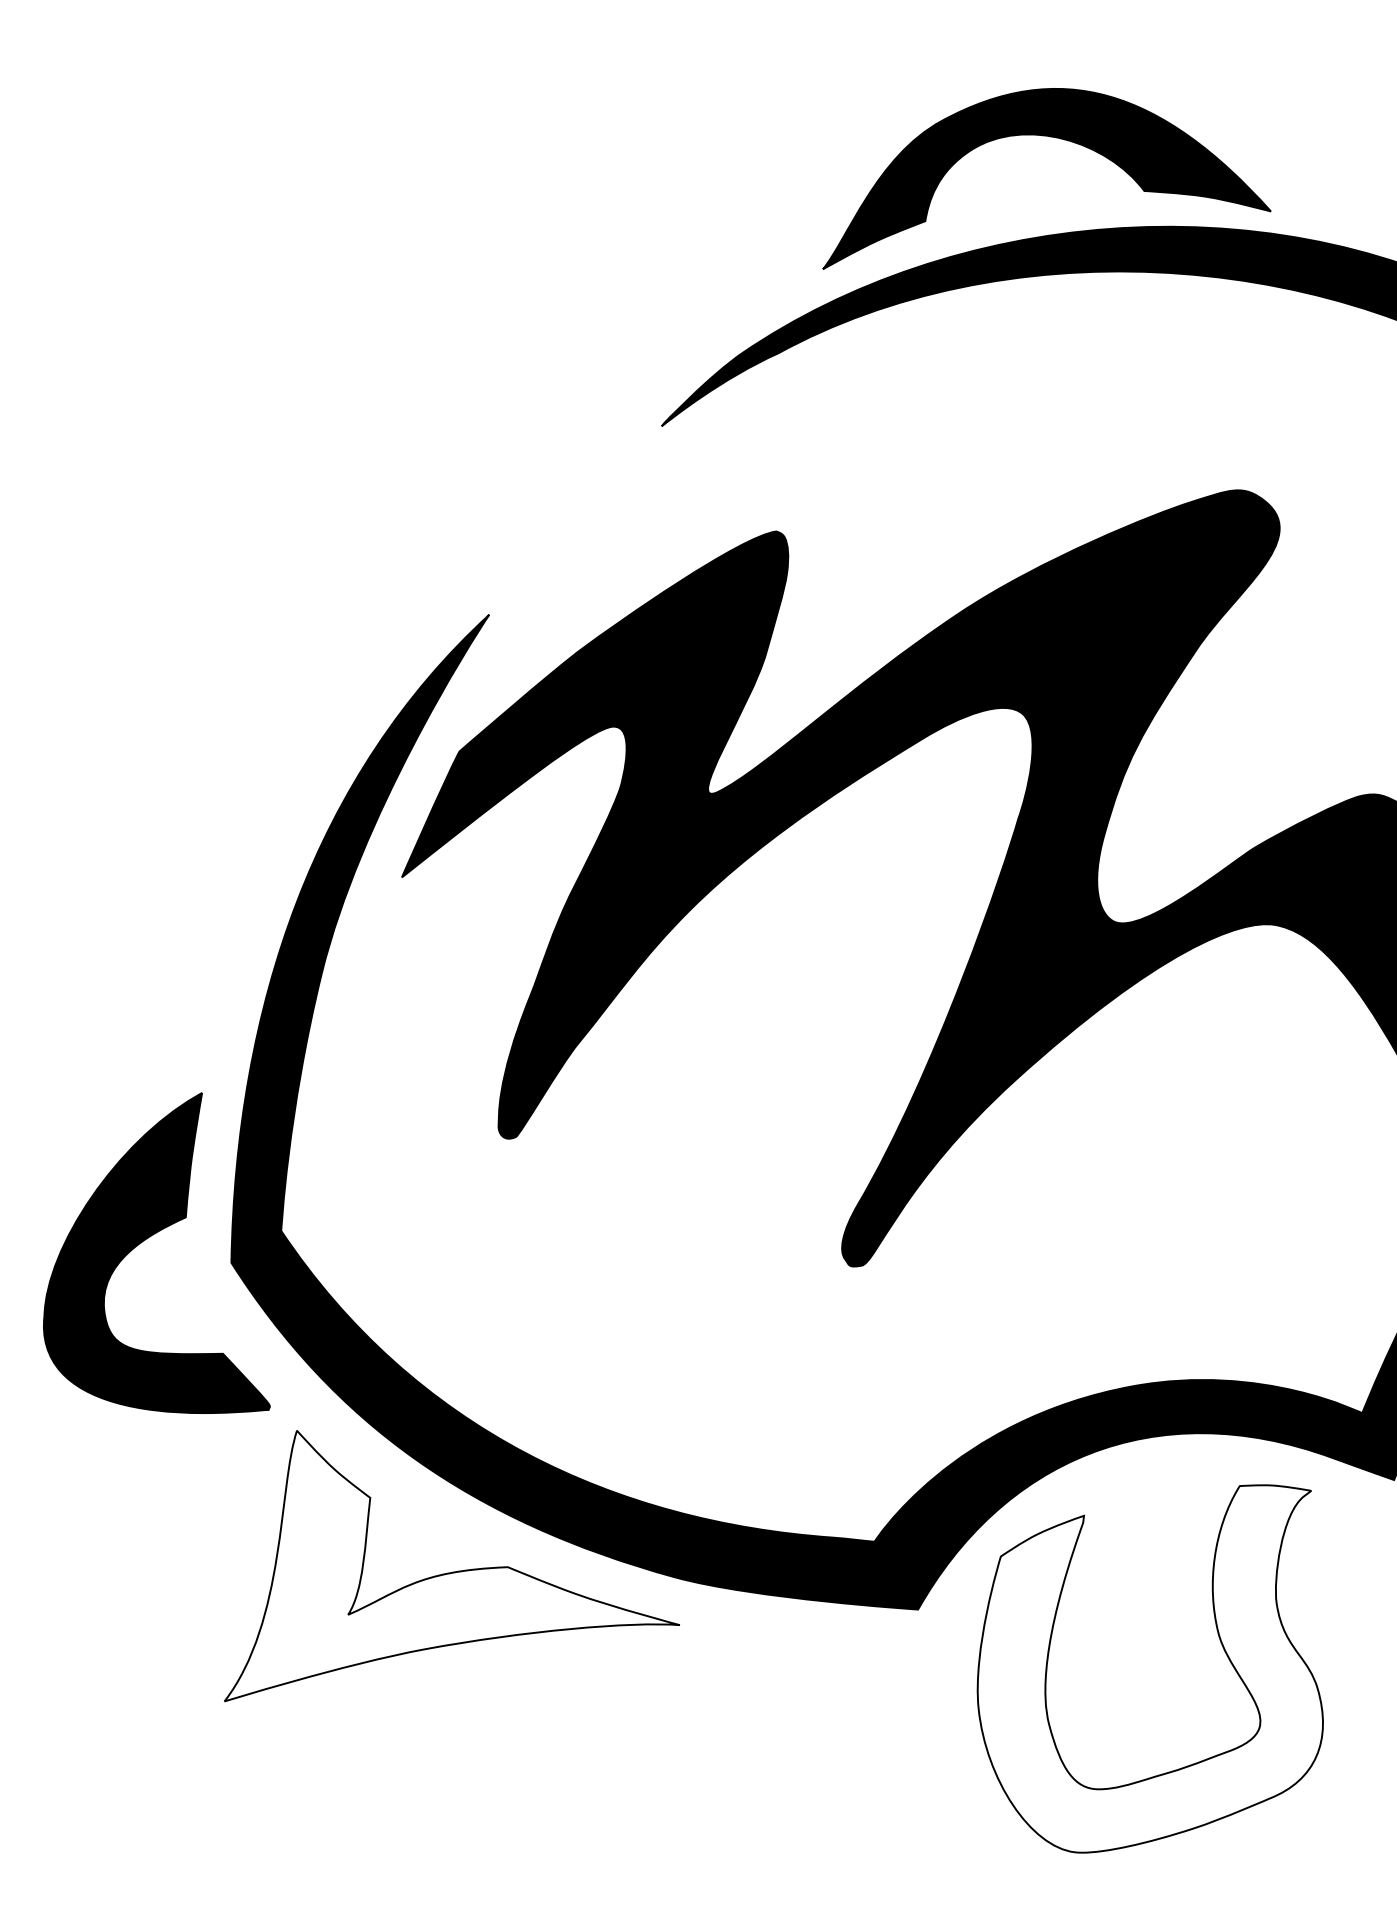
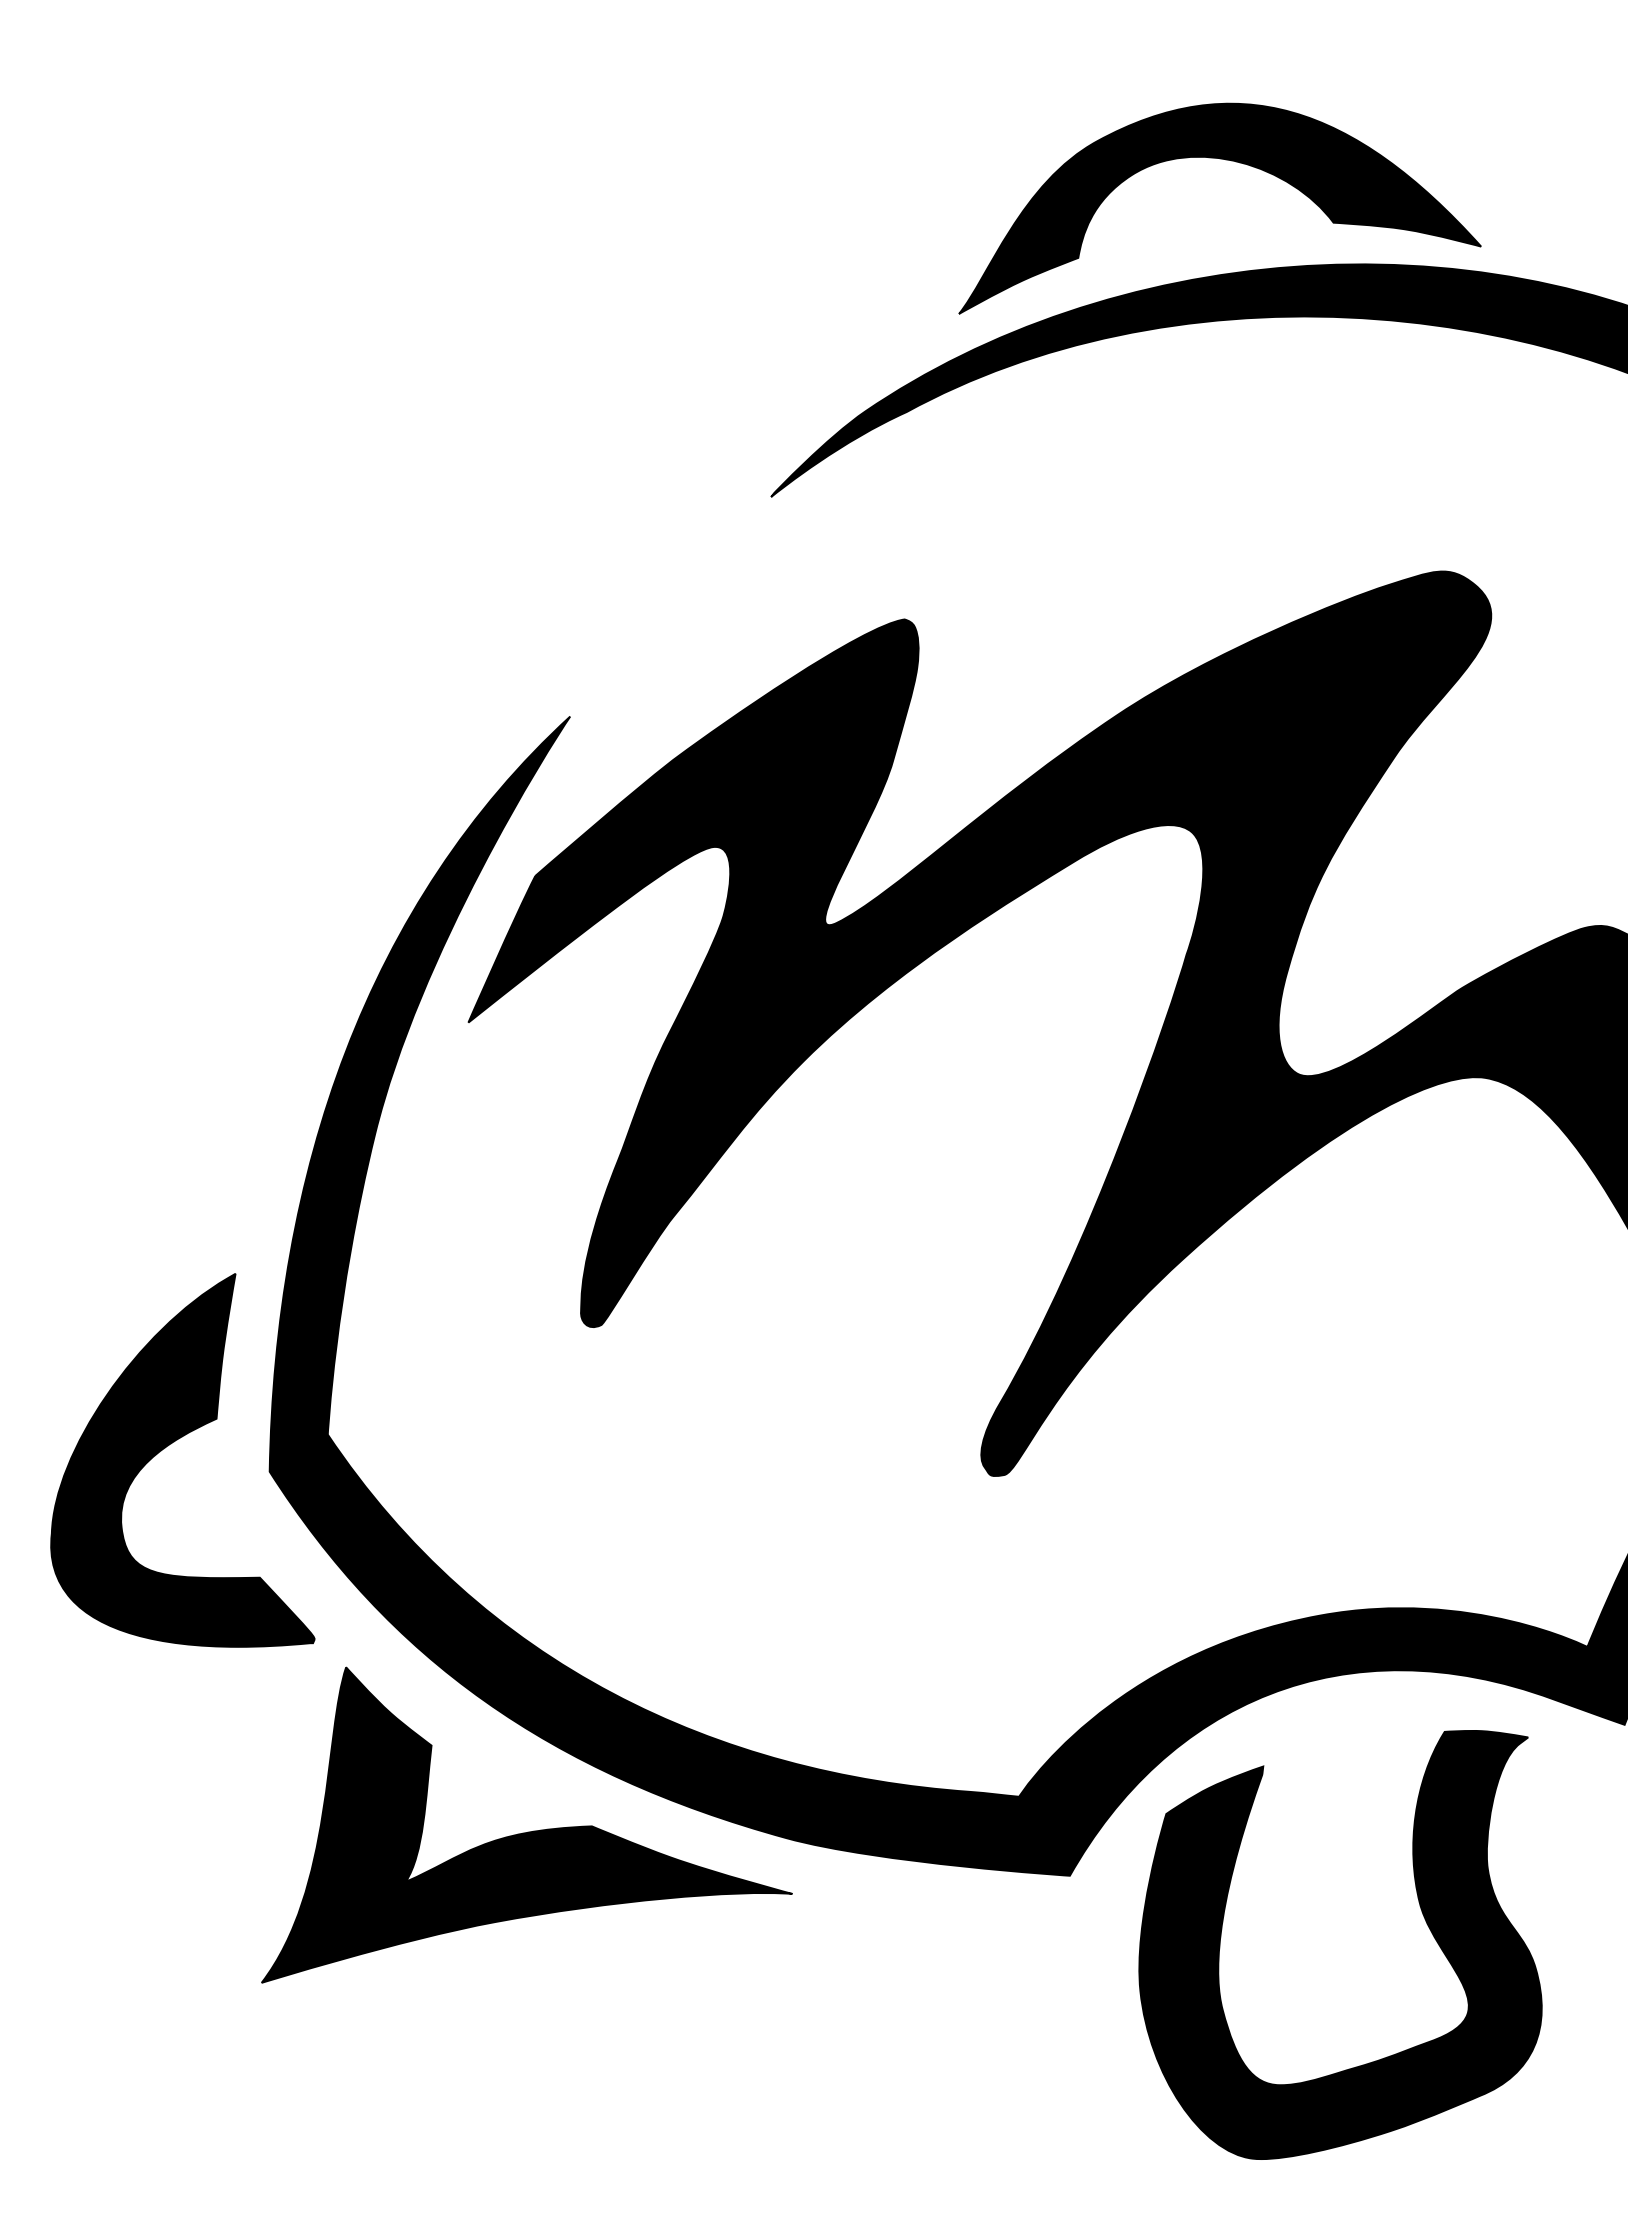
fill: (451, 1565) -> (526, 1824), added
fill: (1149, 1668) -> (1339, 1944), added

